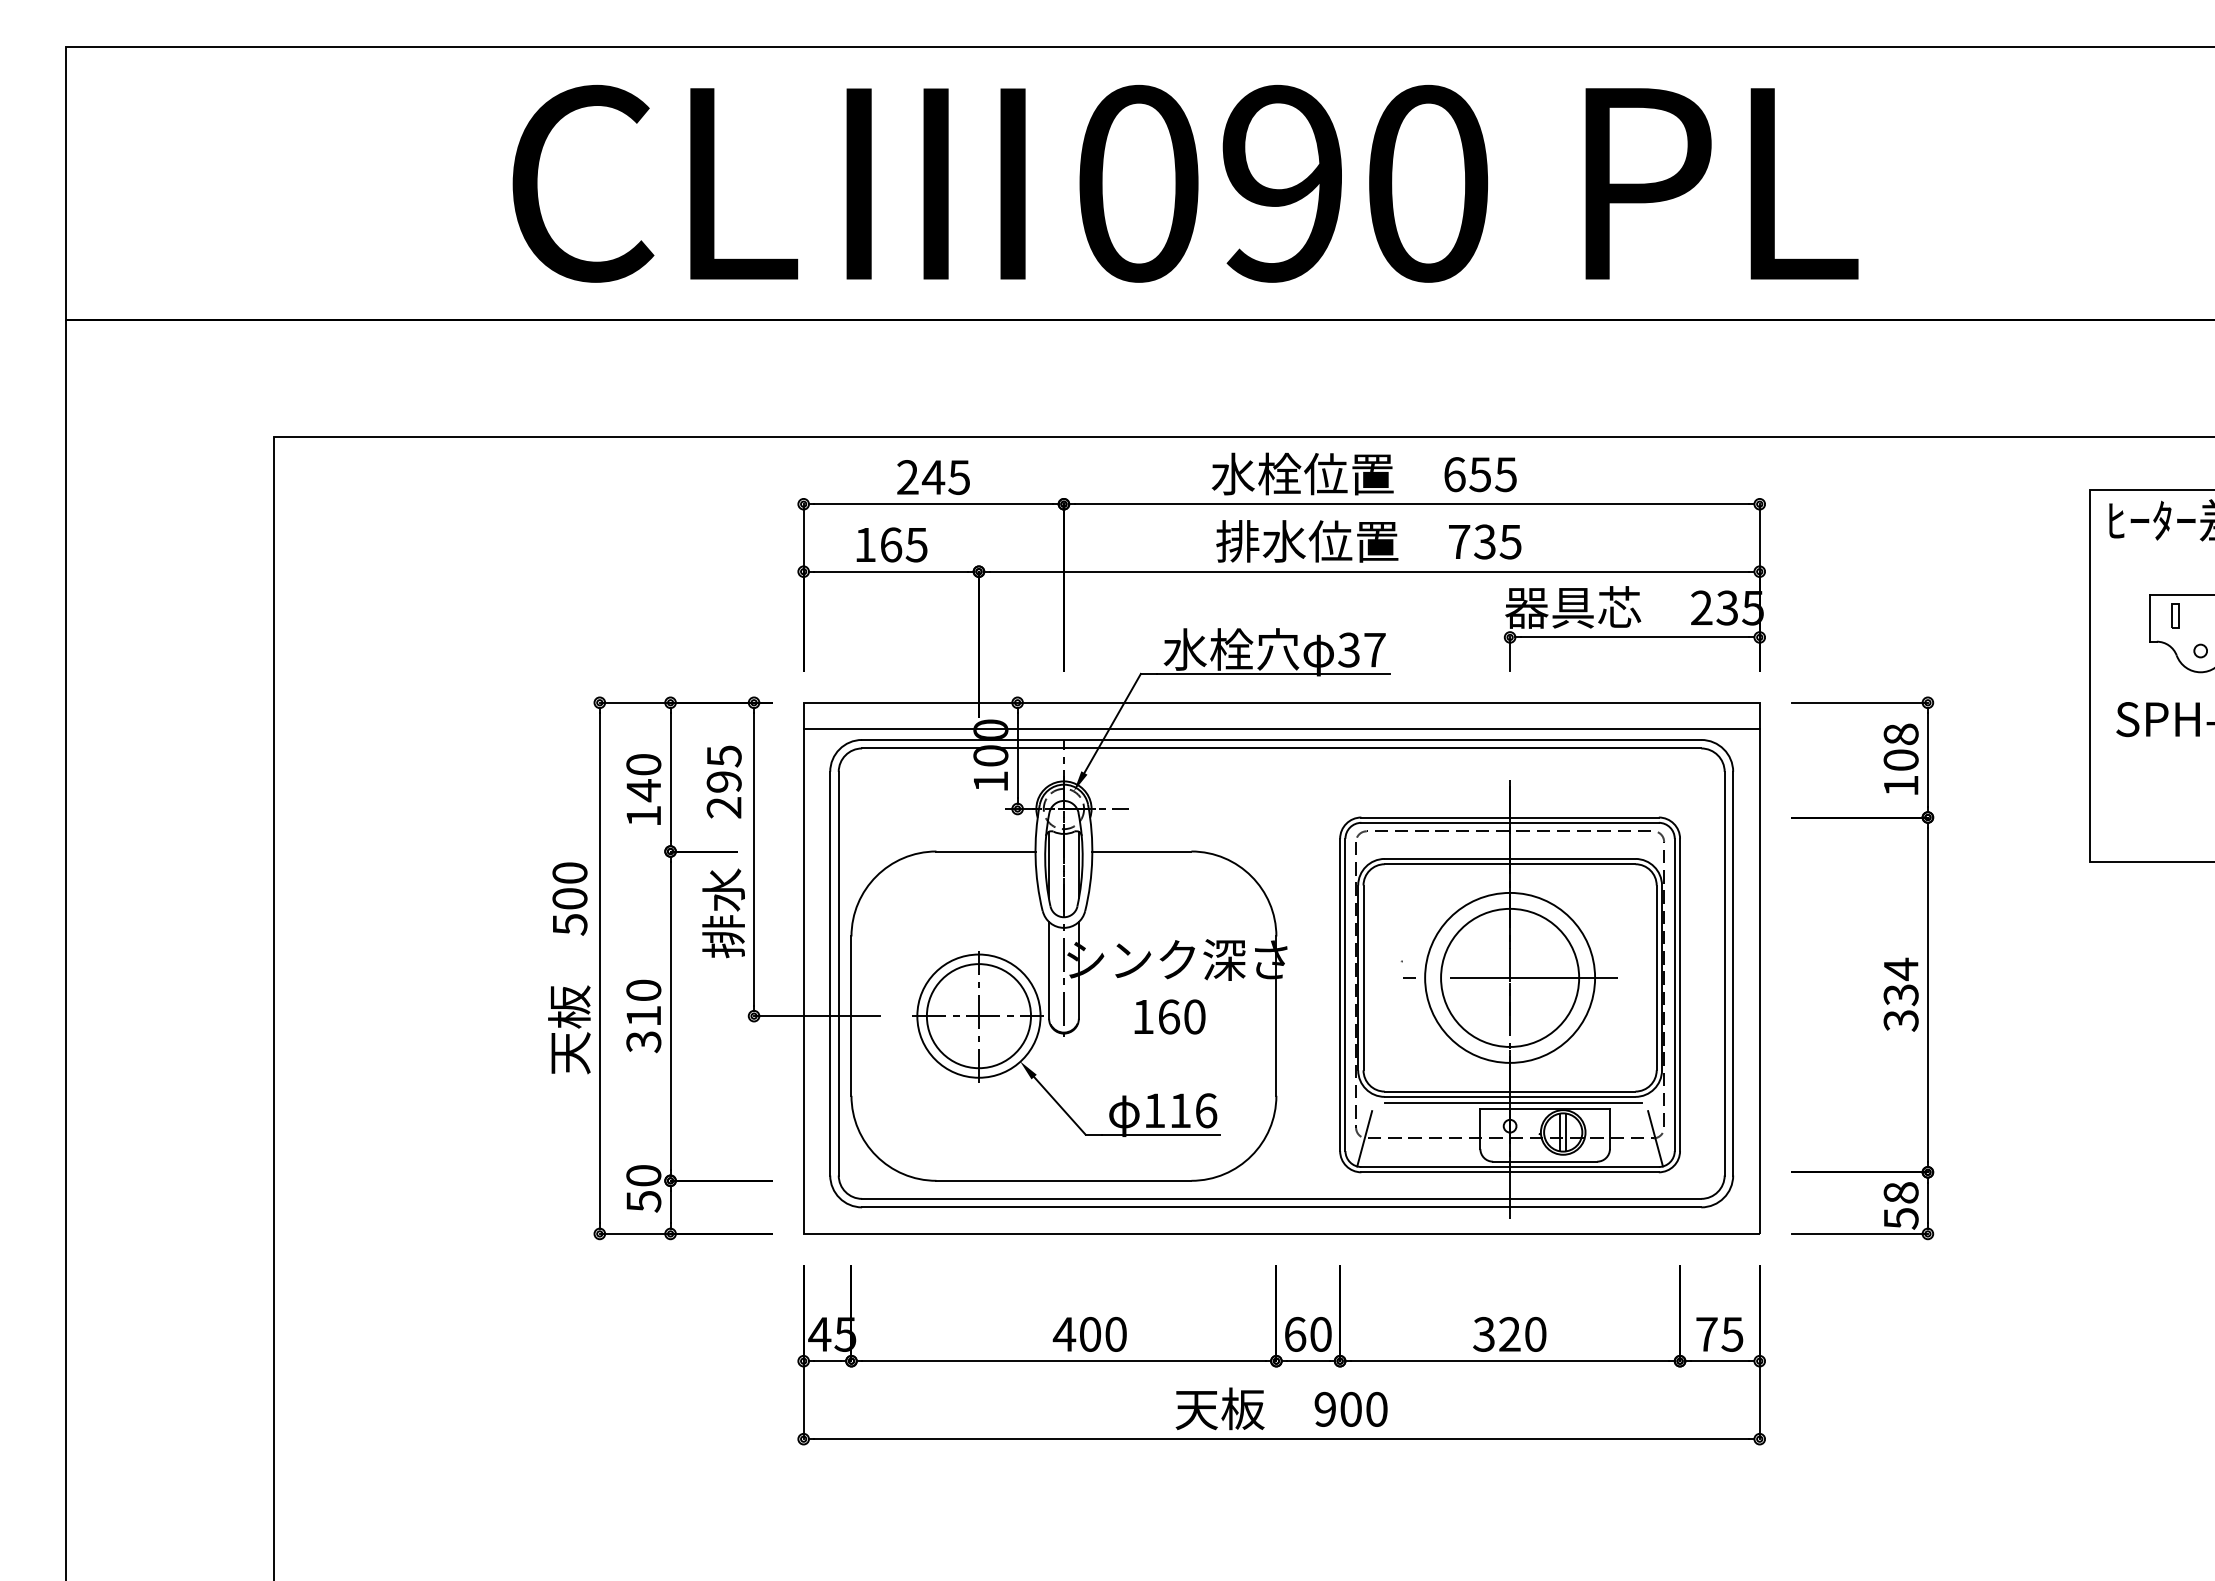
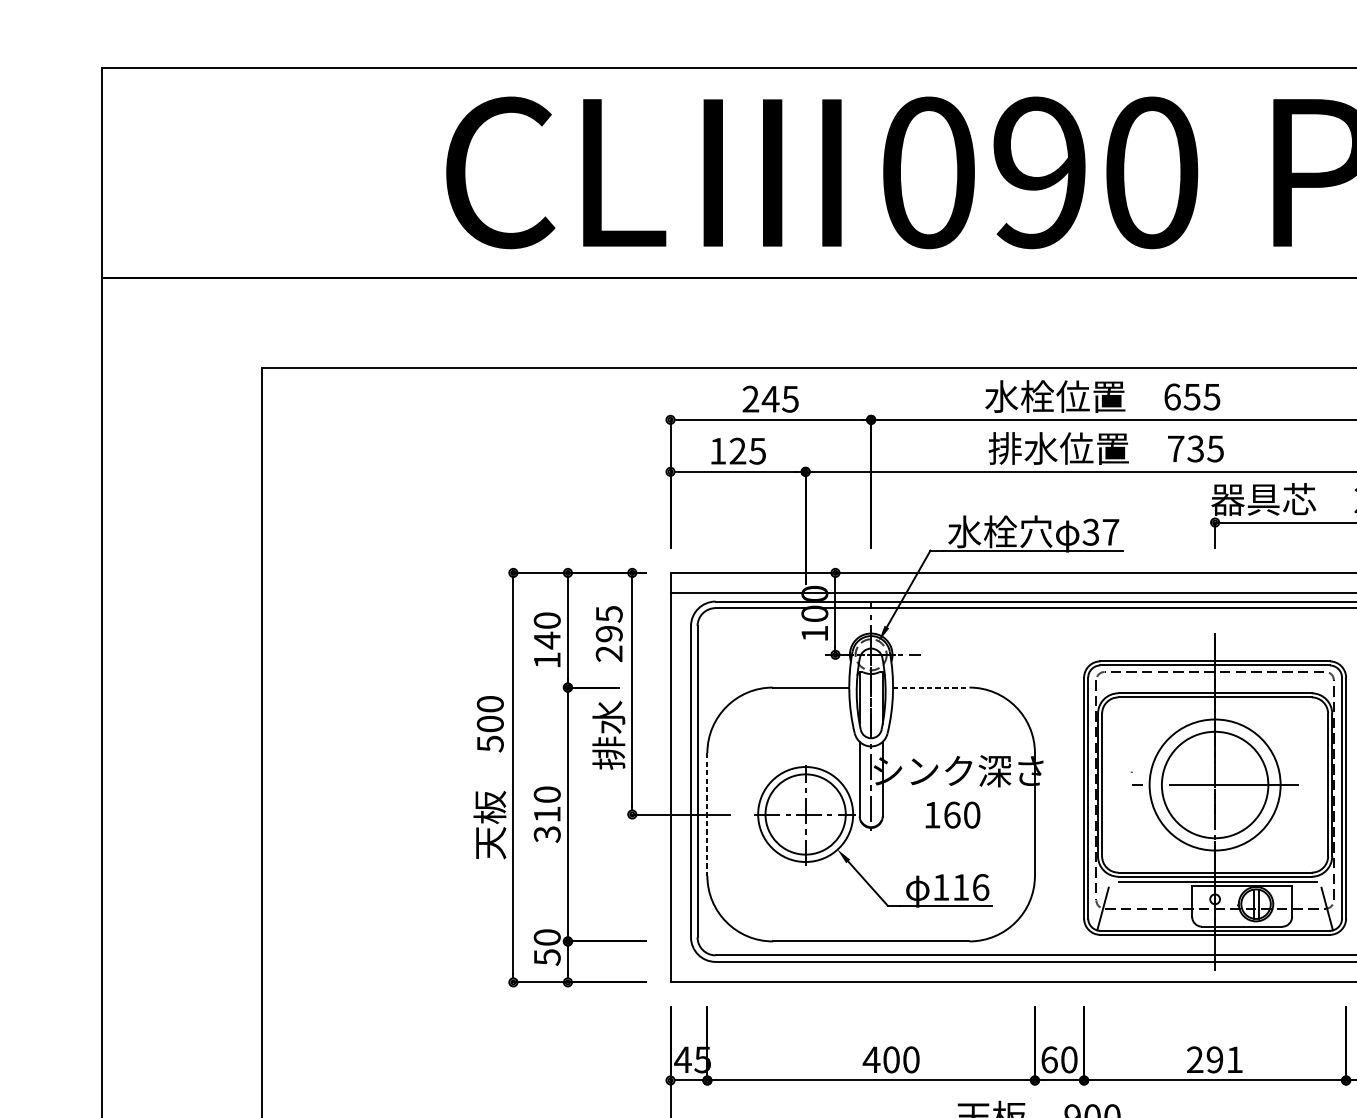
text: (891, 544) -> (738, 450), 165 -> 125
line: (1141, 851) -> (930, 687), solid -> dashed
line: (851, 1016) -> (707, 814), solid -> dashed
text: (1509, 1333) -> (1214, 1059), 320 -> 291

